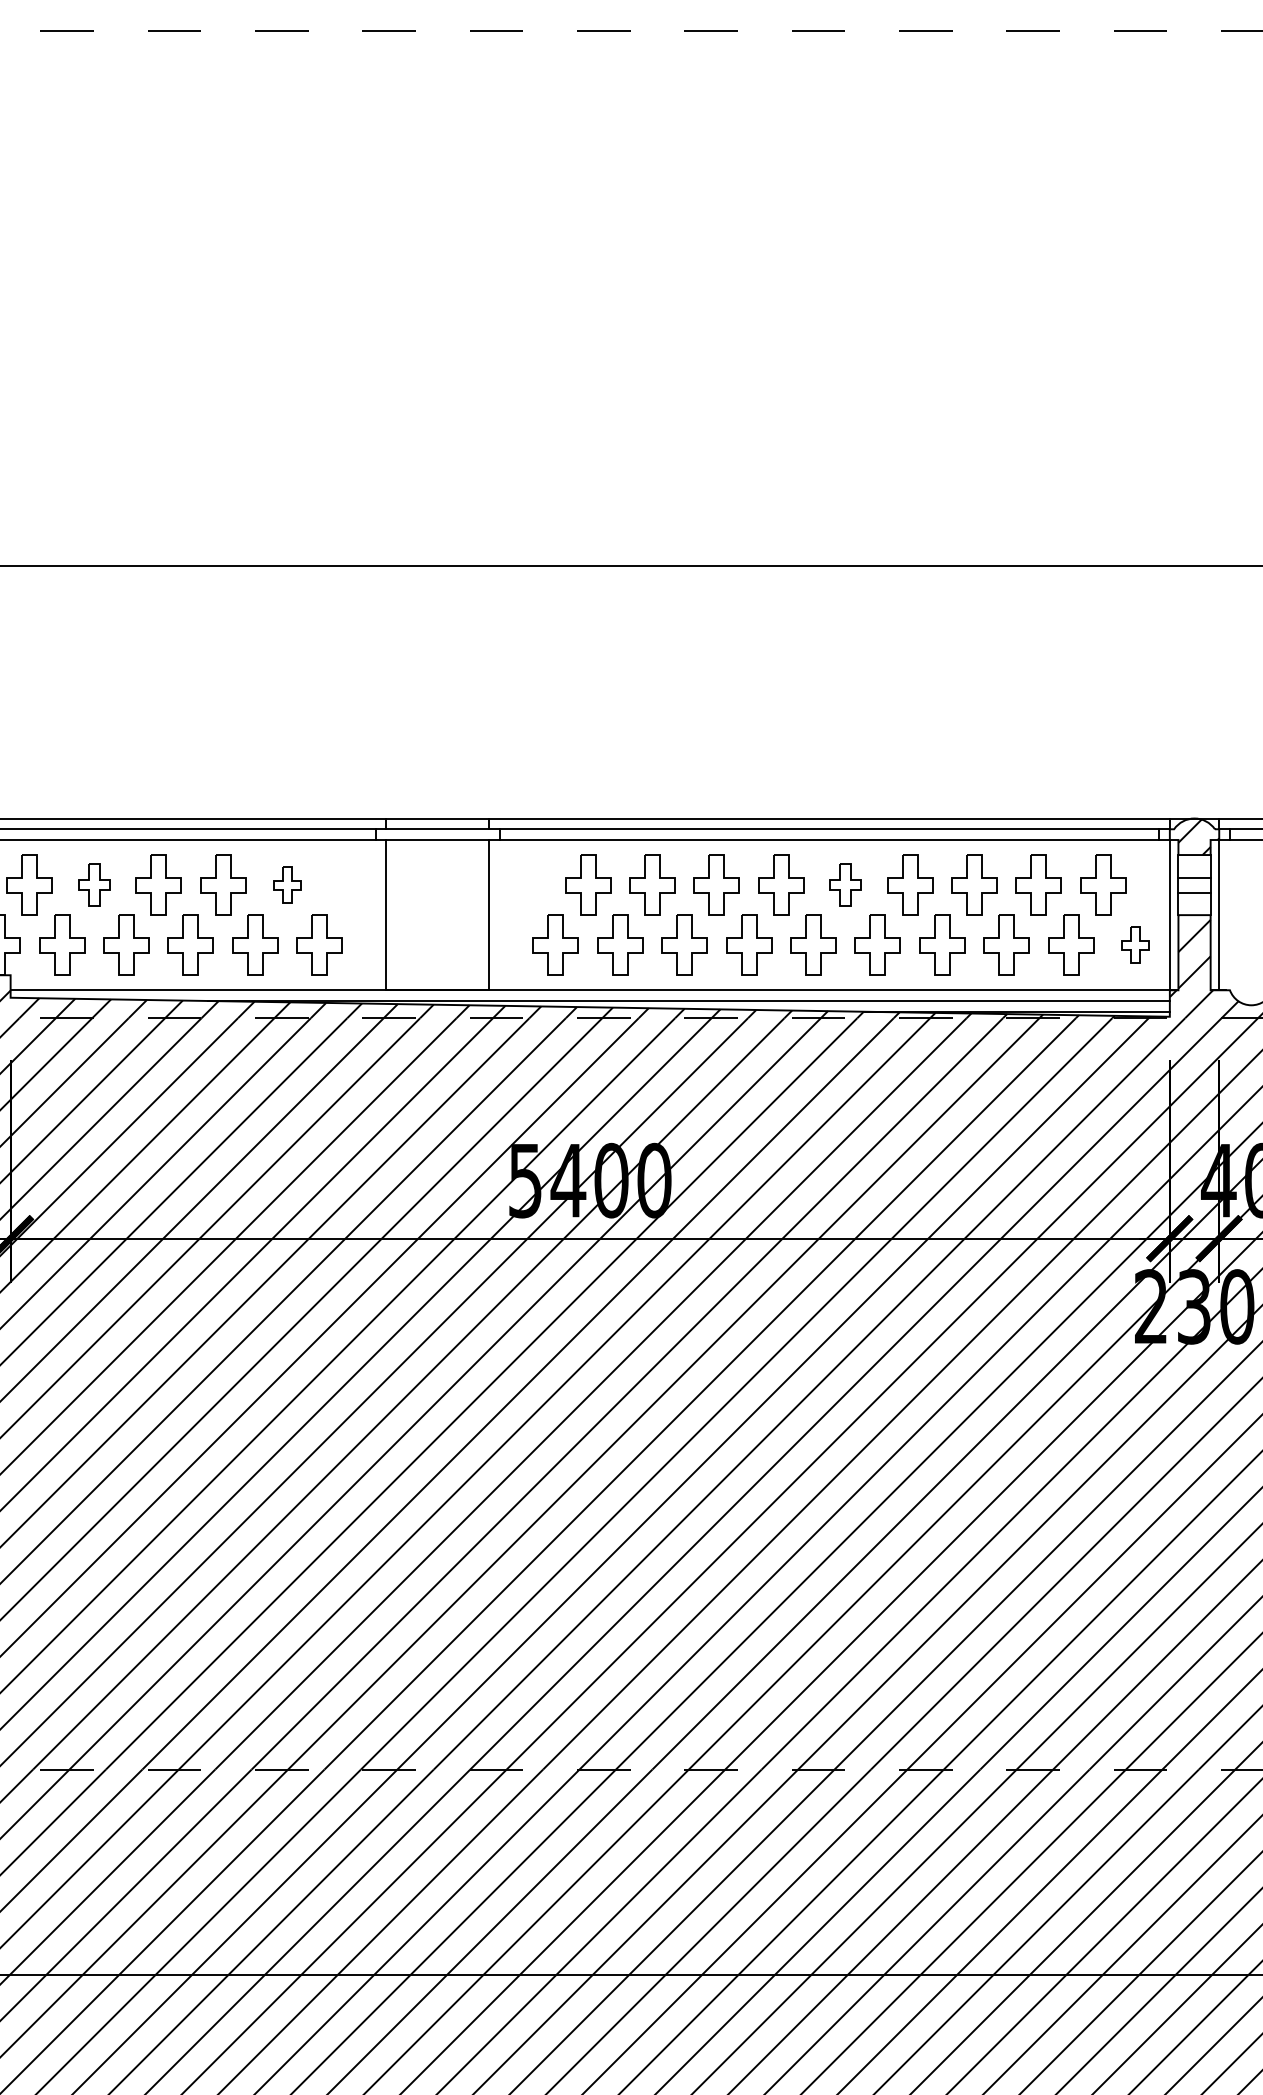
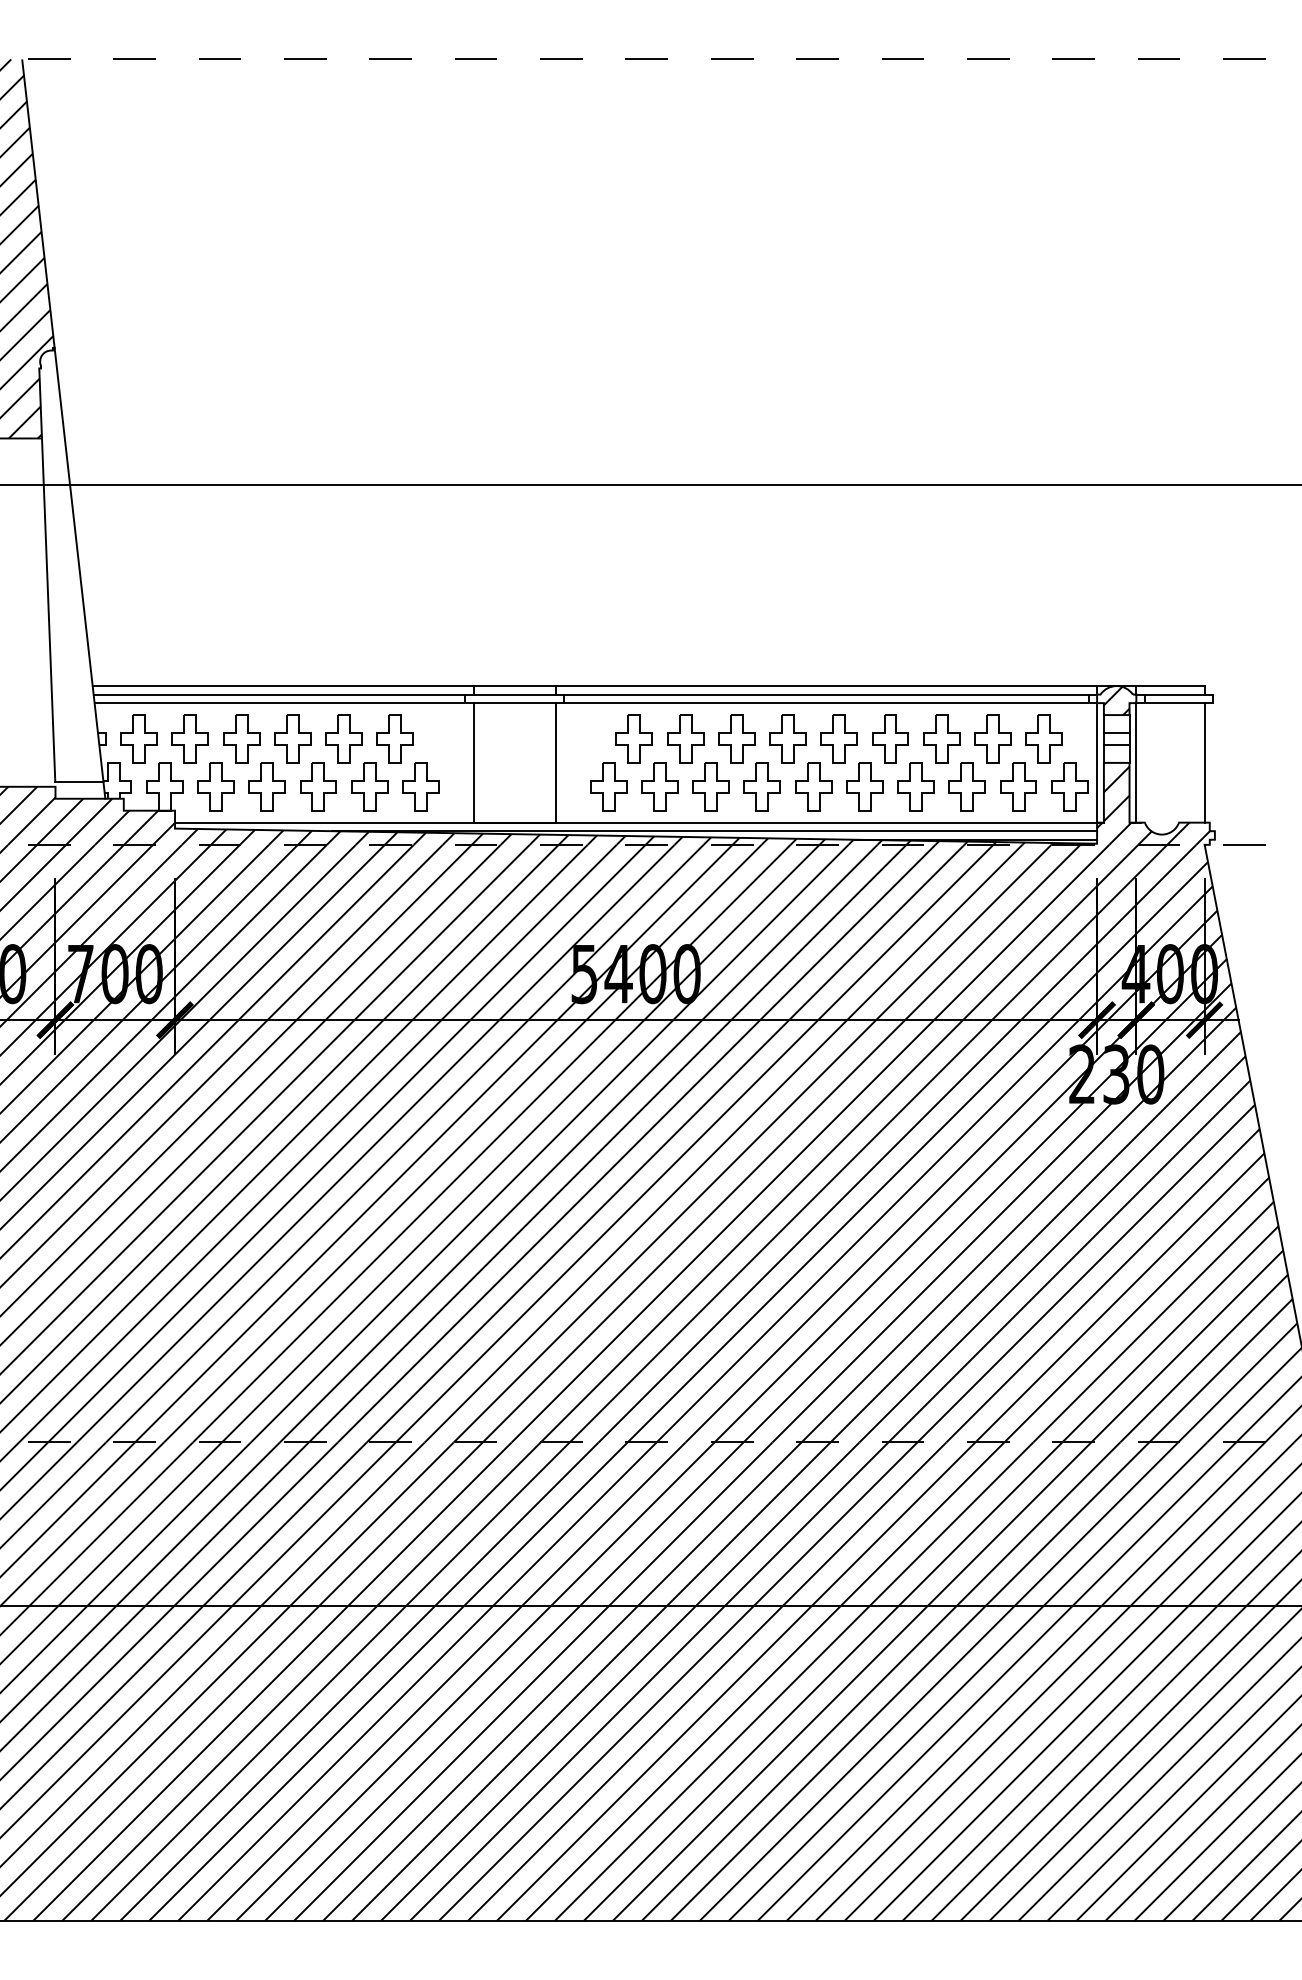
part: (94, 884) -> (241, 738), size x1.43
part: (286, 884) -> (394, 738), size x1.67
part: (844, 884) -> (838, 738), size x1.43
part: (1135, 944) -> (1069, 786), size x1.67

